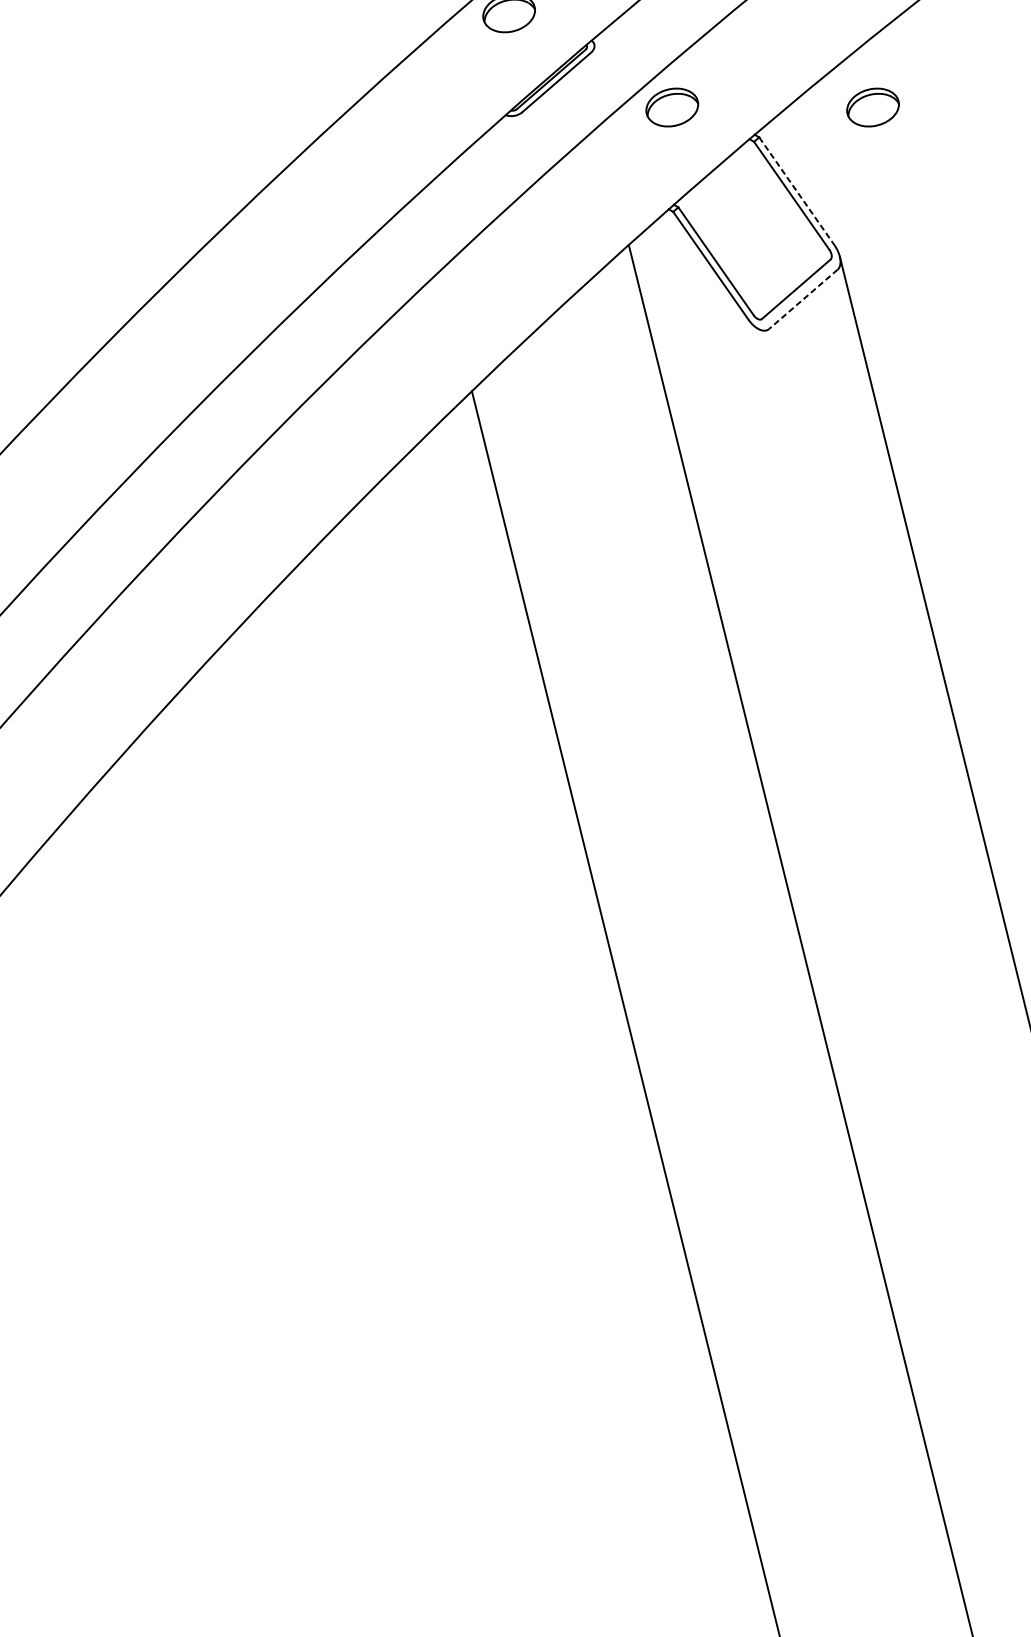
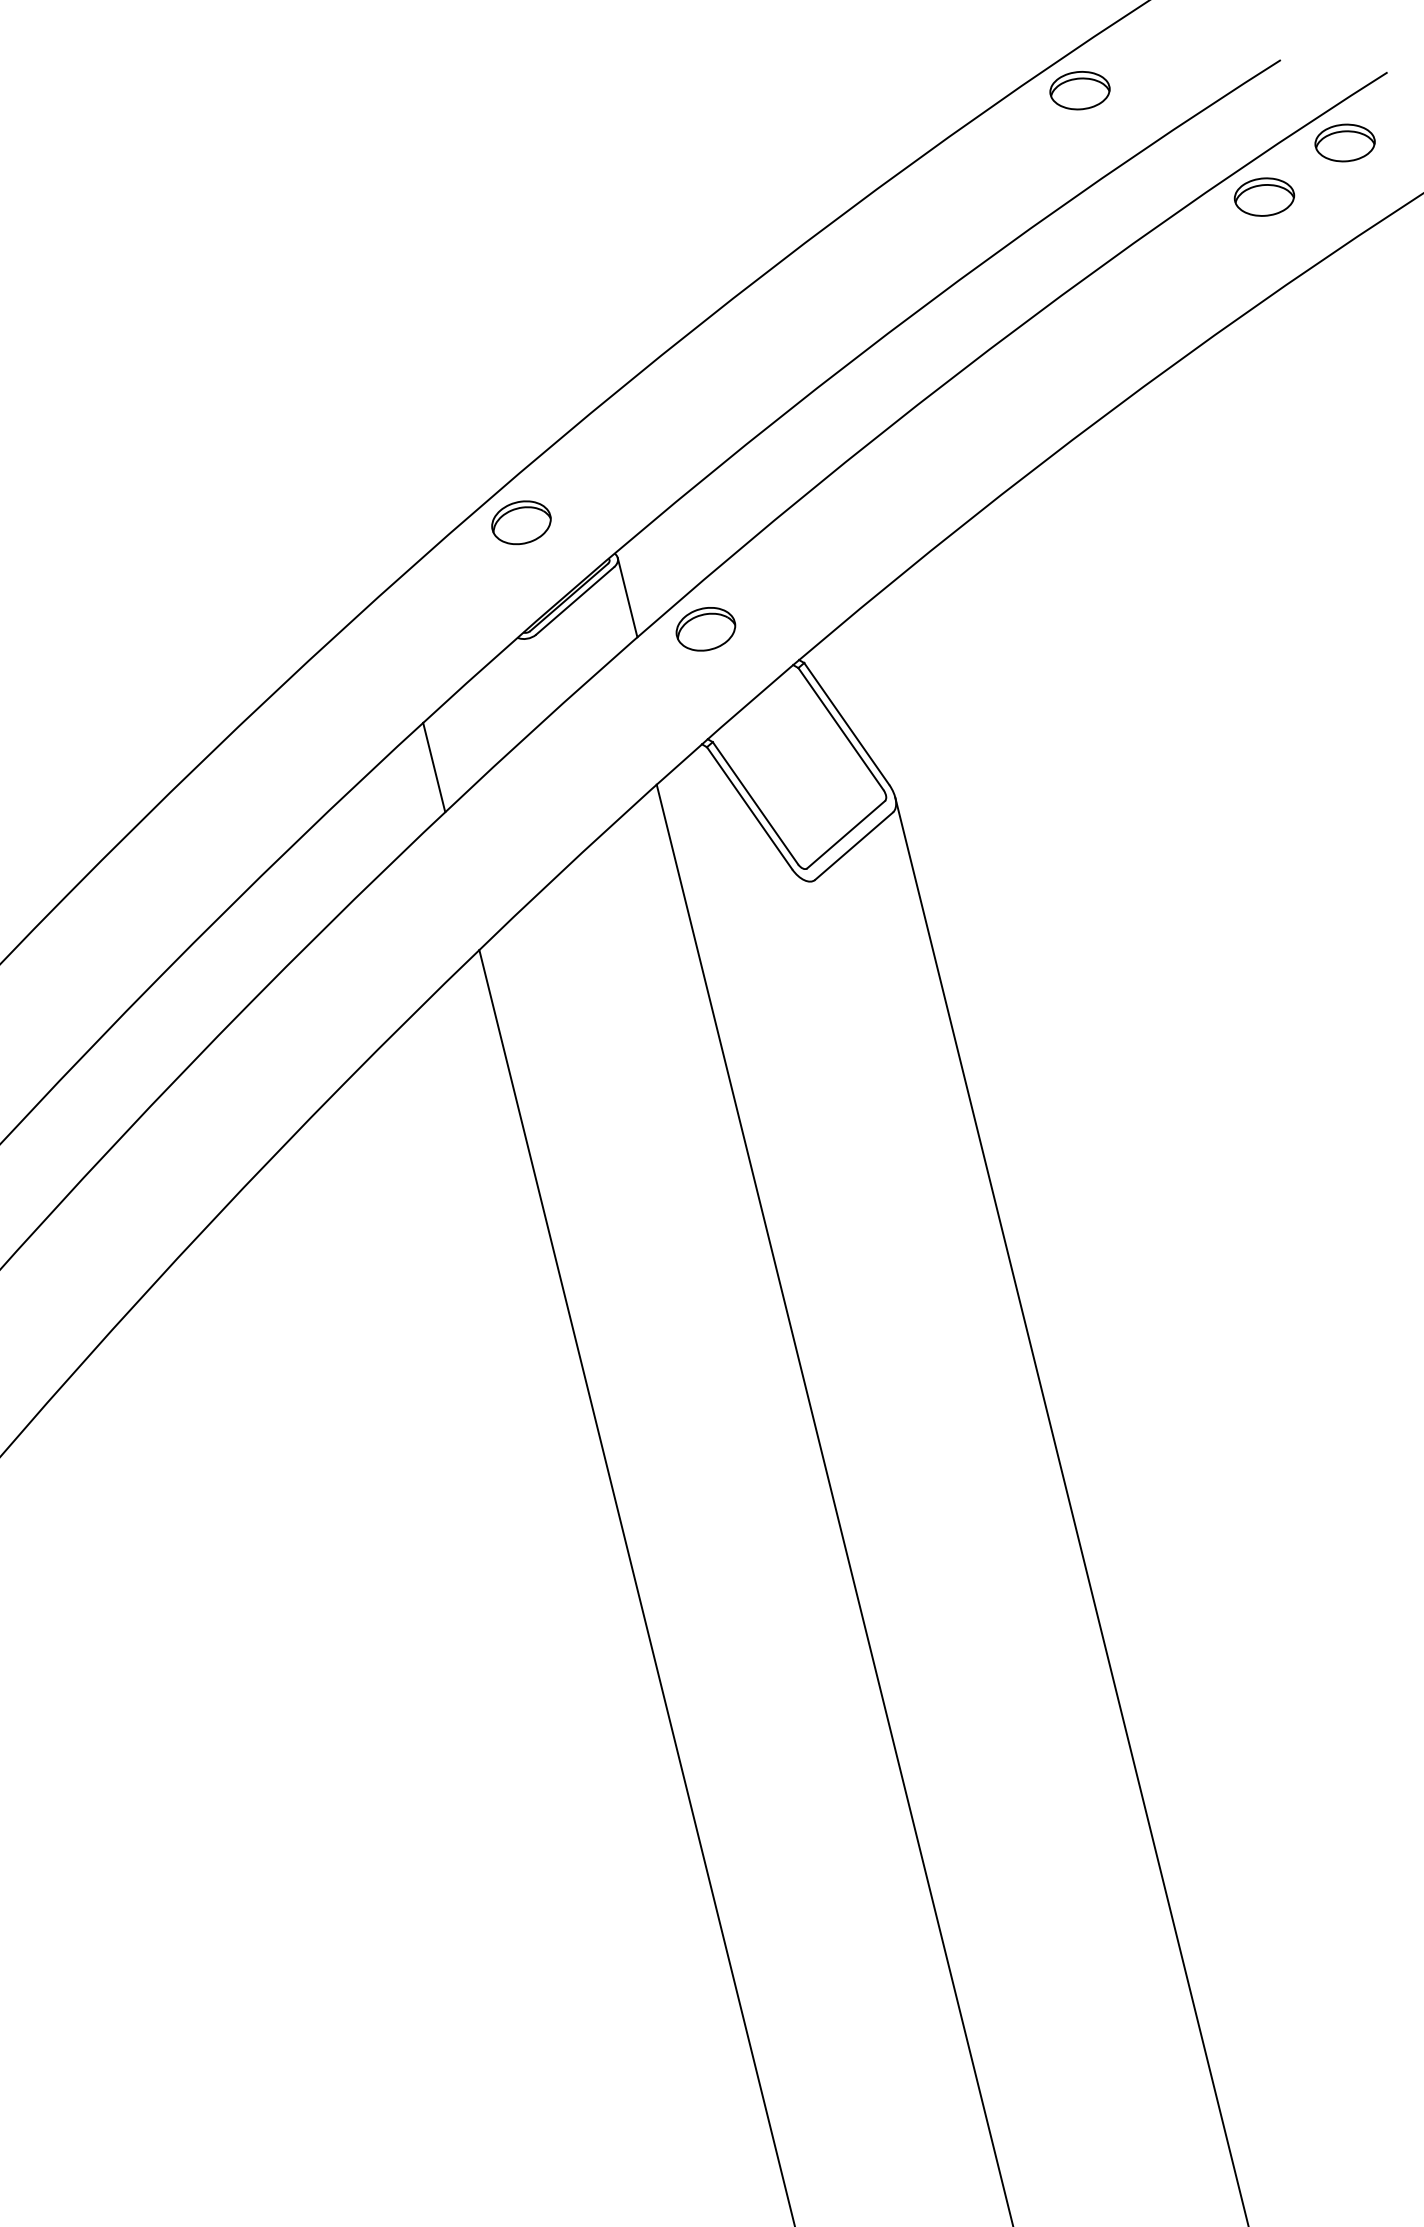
line: (602, 79) -> (627, 597), added
part: (872, 107) -> (932, 629), removed
line: (797, 191) -> (847, 724), dashed -> solid
line: (432, 229) -> (434, 767), added
line: (802, 299) -> (853, 846), dashed -> solid

